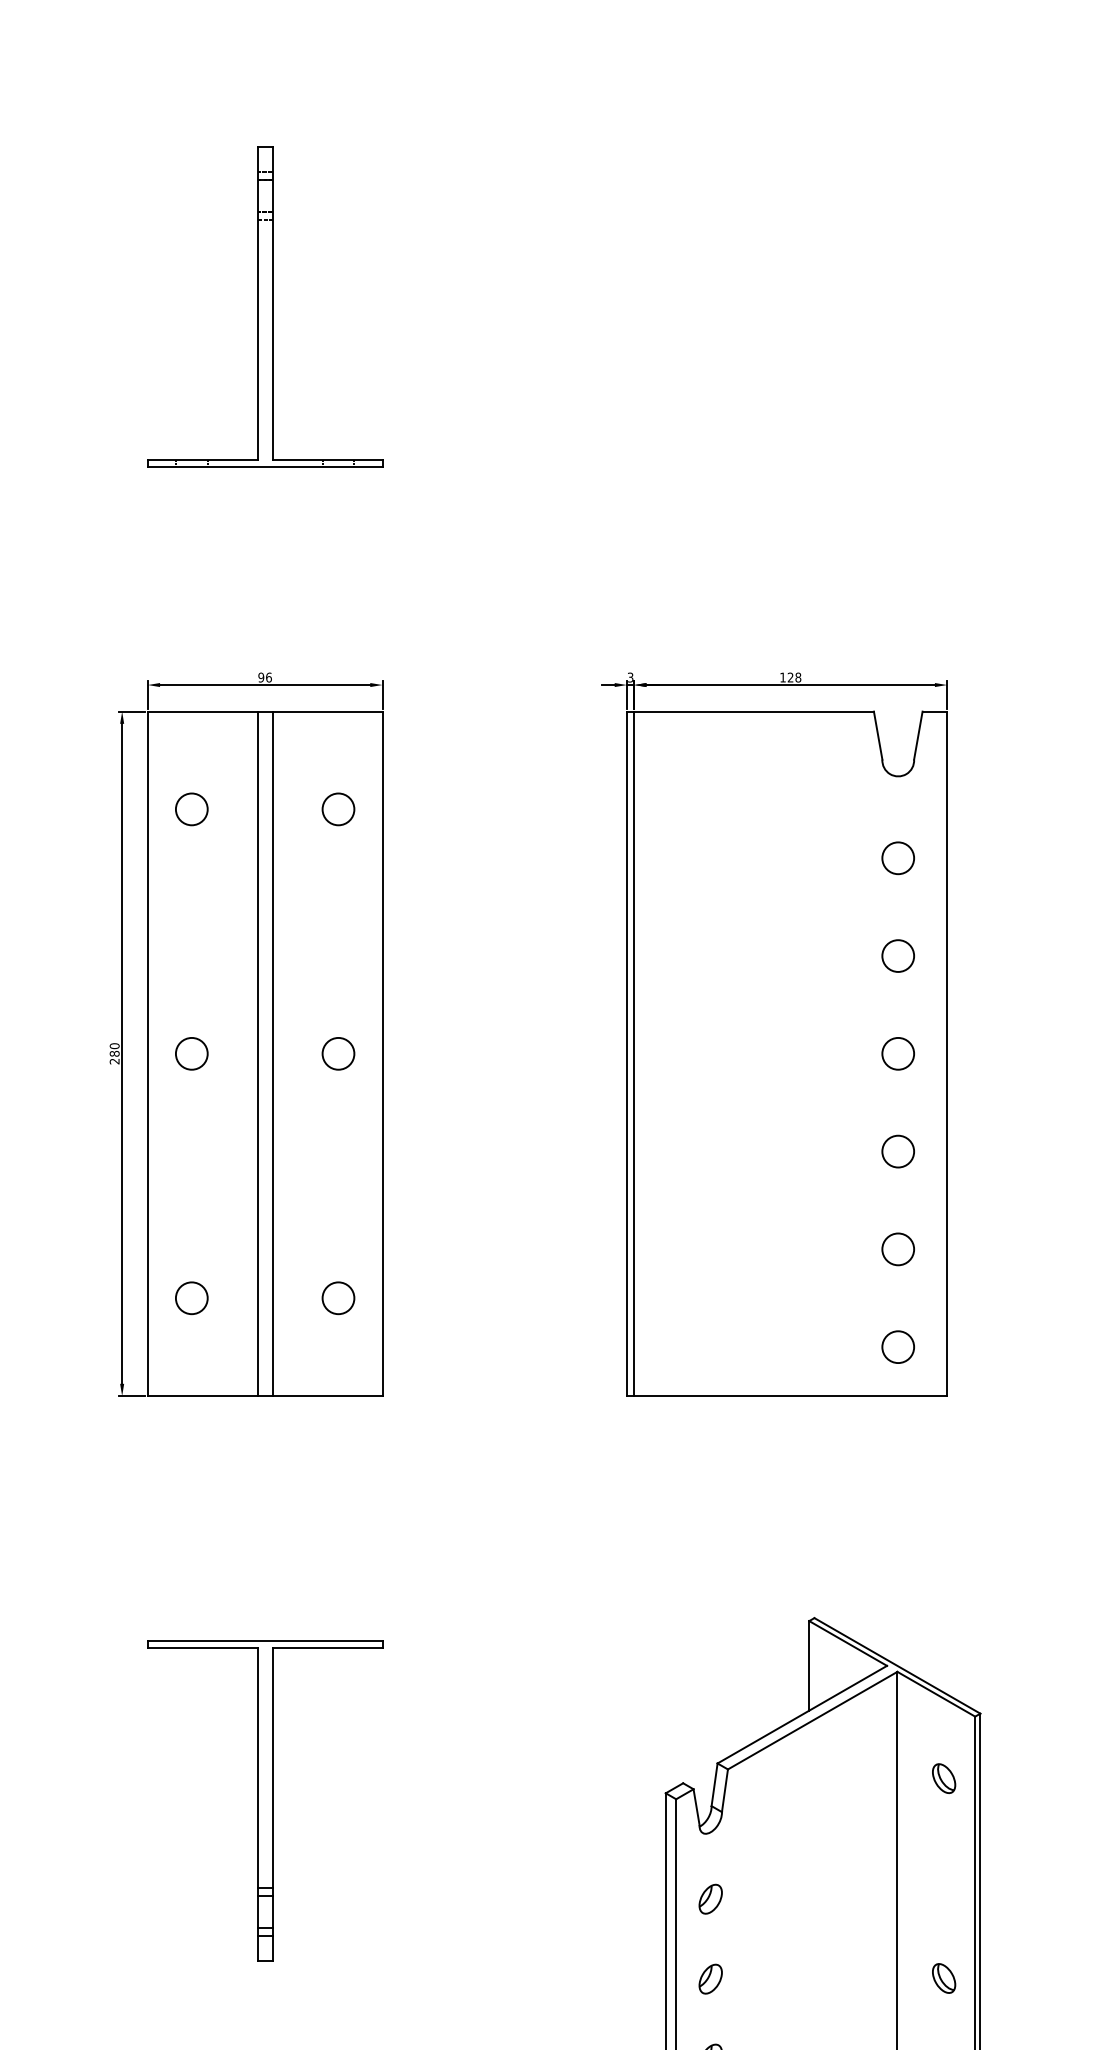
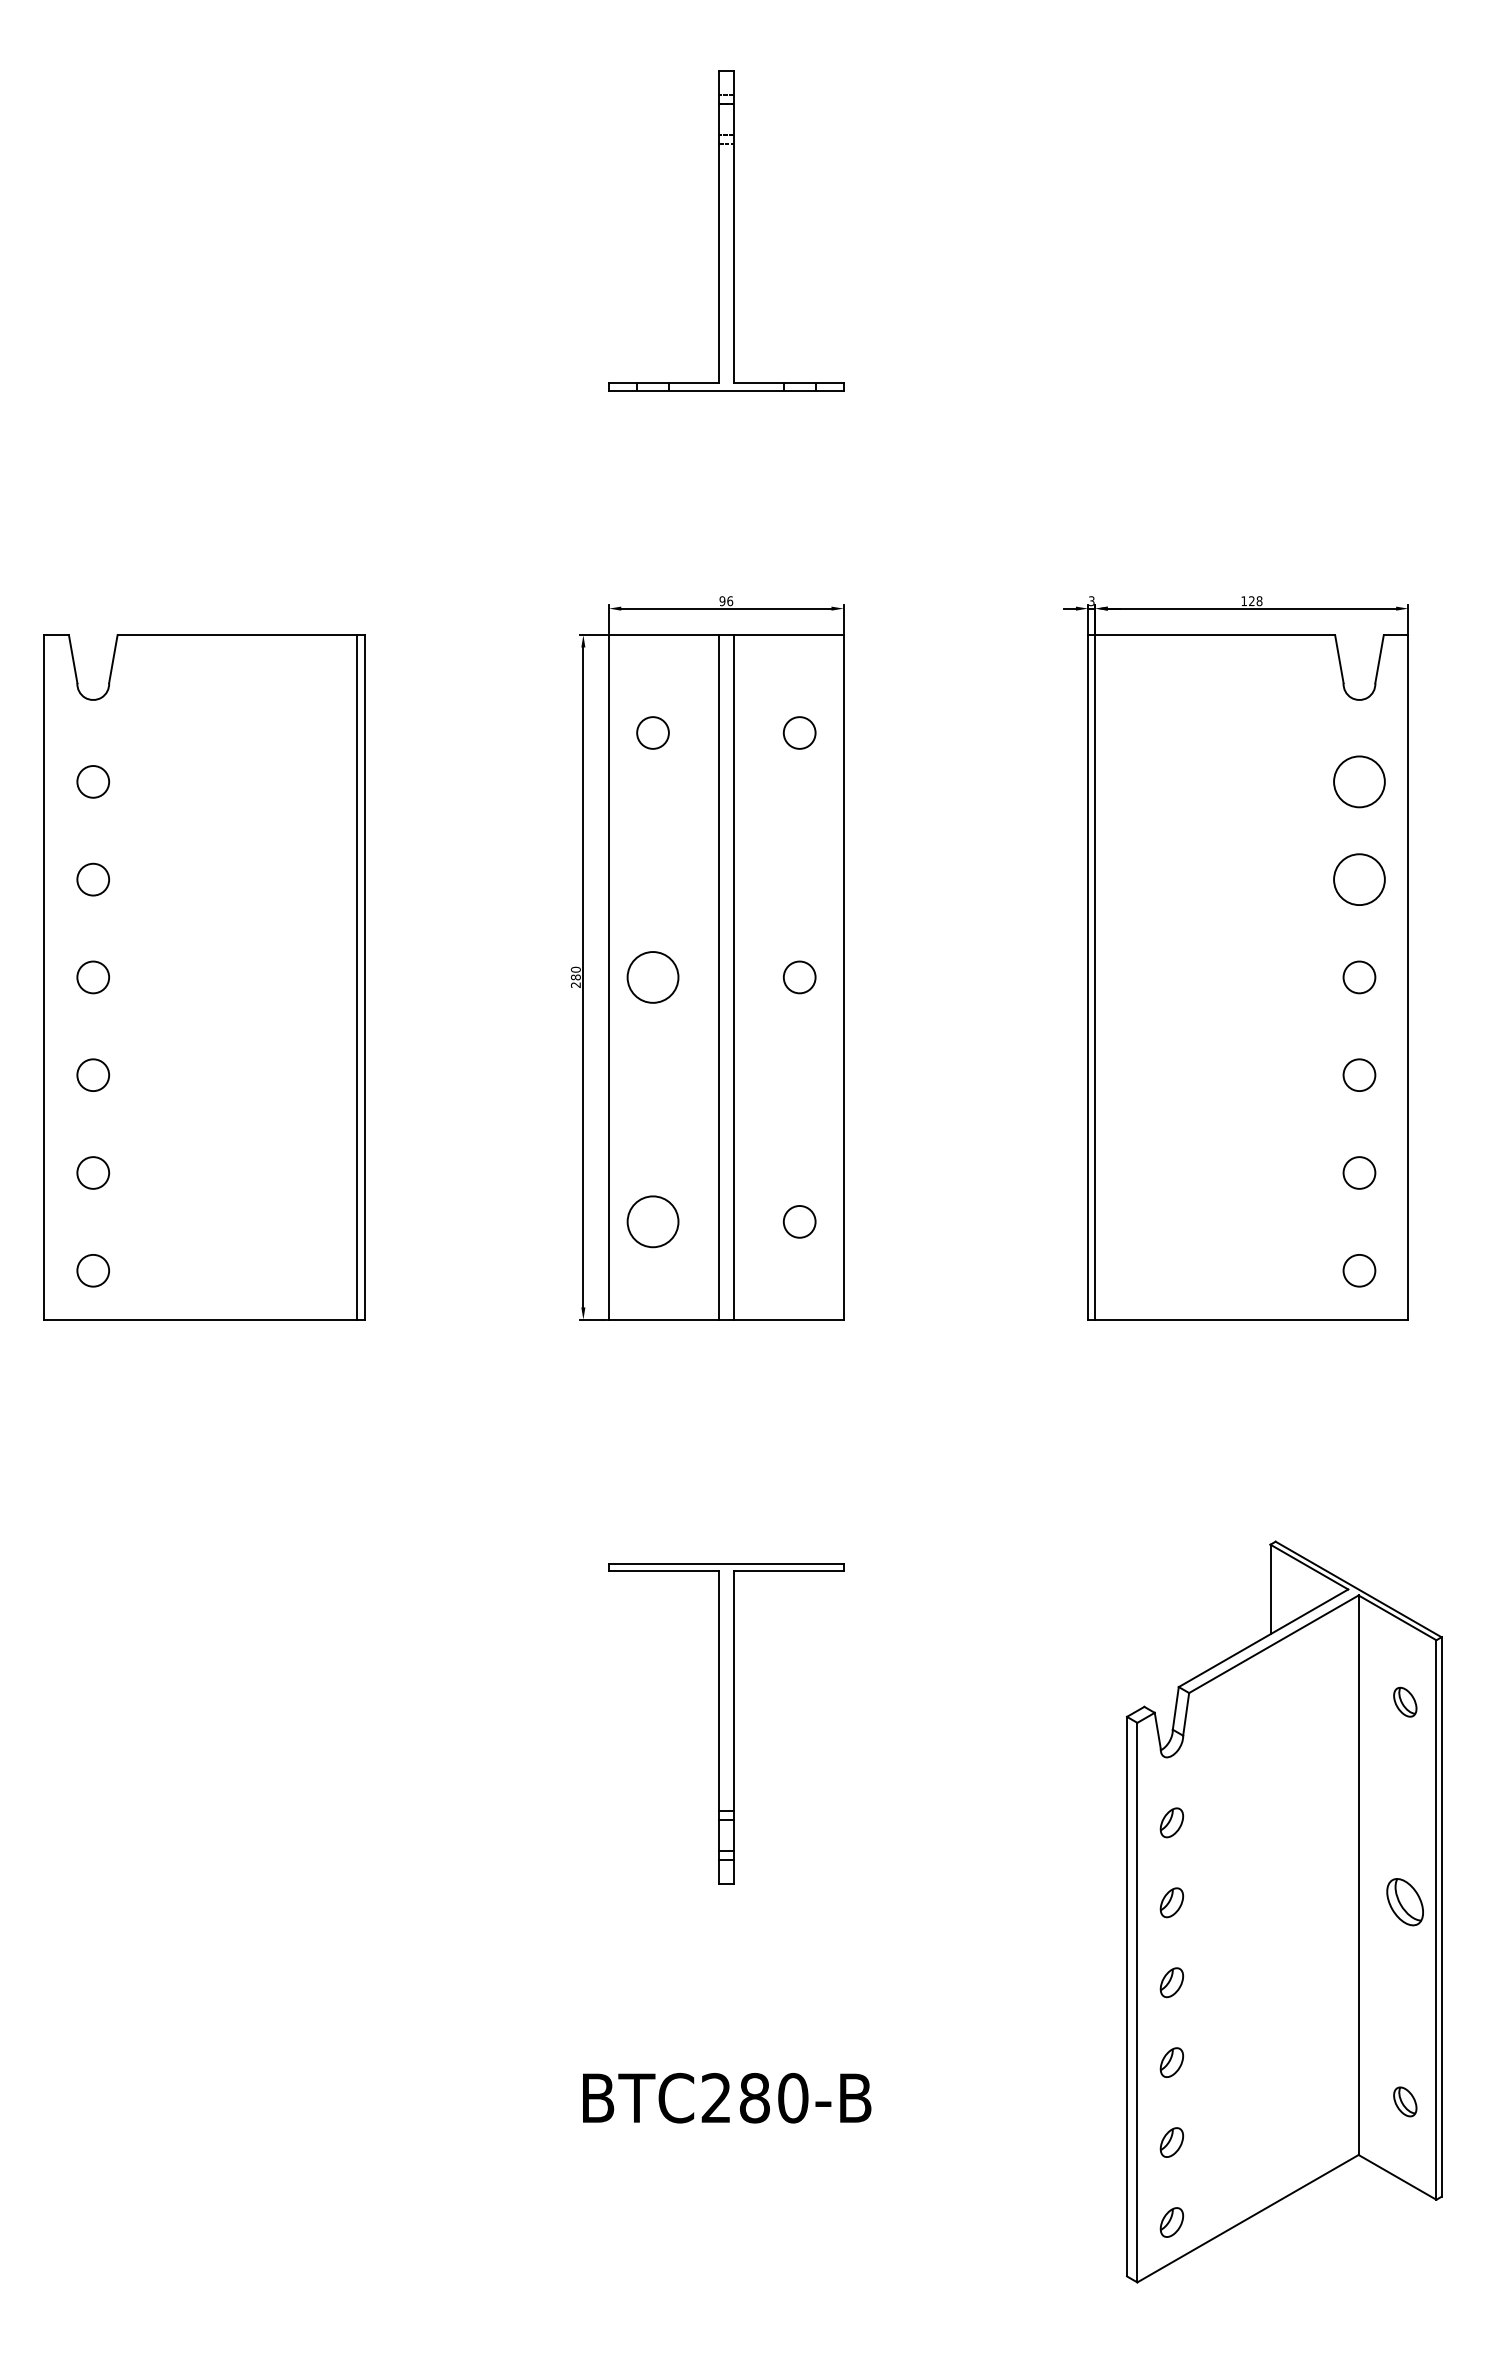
circle: (898, 857) -> (1359, 781), size x1.6
circle: (898, 955) -> (1359, 879), size x1.6
circle: (191, 1053) -> (652, 977), size x1.6
circle: (191, 1297) -> (652, 1221), size x1.6
part: (944, 1977) -> (1405, 1901), size x1.6

